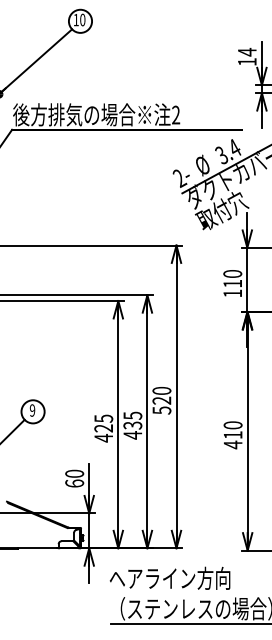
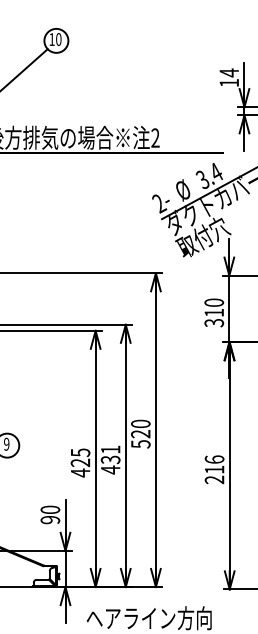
text: (232, 293) -> (213, 322), 110 -> 310
text: (132, 415) -> (110, 449), 435 -> 431
text: (232, 435) -> (213, 470), 410 -> 216
text: (74, 483) -> (50, 519), 60 -> 90

